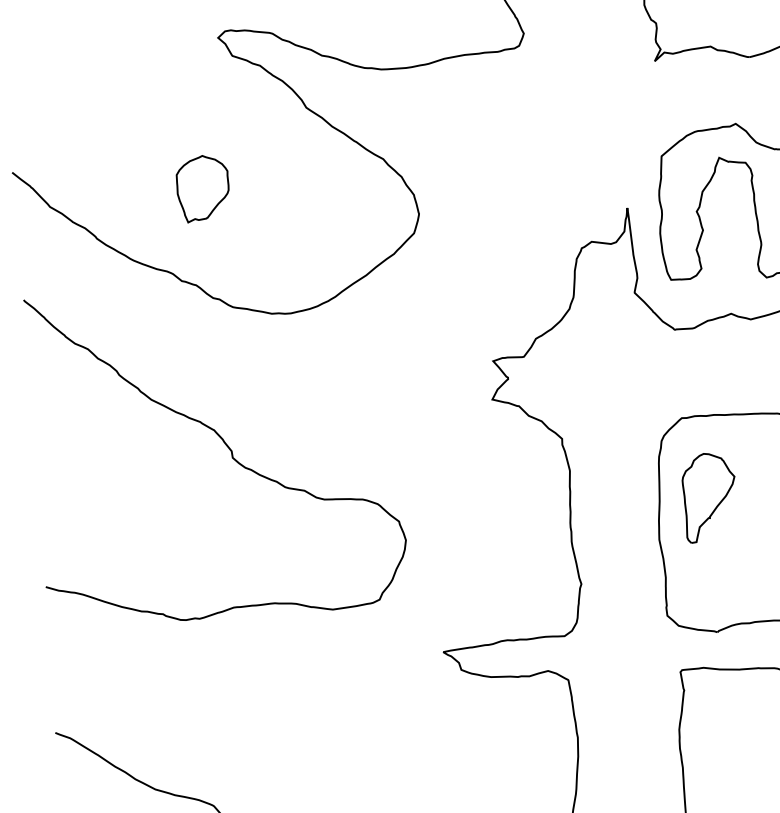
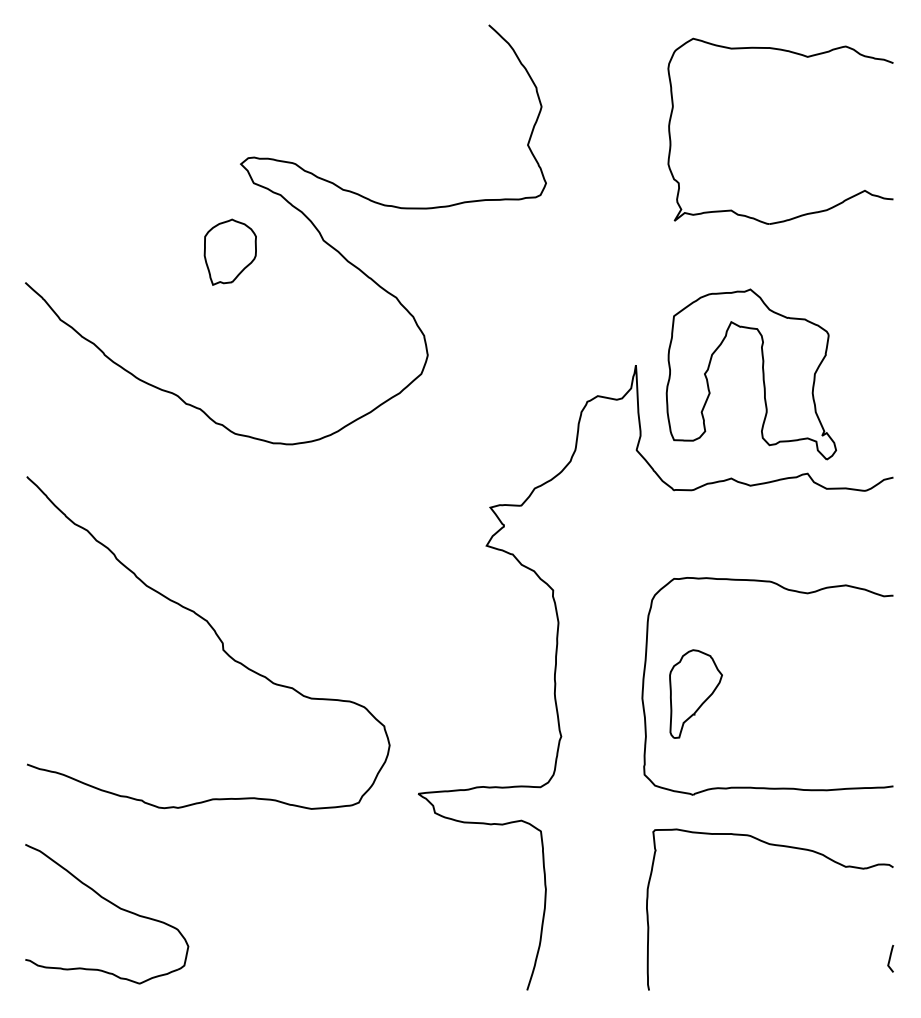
part: (202, 187) -> (229, 251), moved
curve: (225, 445) -> (217, 637), moved
part: (709, 496) -> (695, 693), moved

